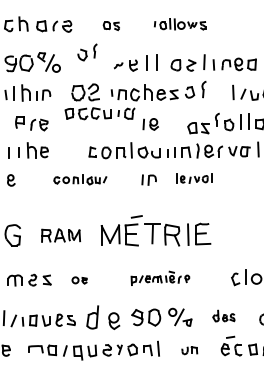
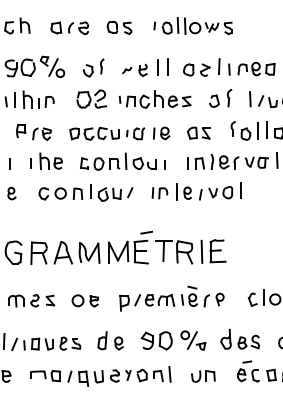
part: (179, 23) -> (192, 25), size x1.43
part: (111, 25) -> (119, 27), size x1.43
part: (54, 26) -> (70, 28), moved
part: (87, 52) -> (93, 68), moved
part: (195, 89) -> (220, 98), moved
part: (99, 113) -> (106, 133), moved
part: (198, 128) -> (198, 133), moved
part: (33, 150) -> (46, 161), moved
part: (128, 150) -> (122, 161), moved
part: (194, 178) -> (208, 191), size x1.67
part: (80, 179) -> (86, 192), size x1.67
part: (60, 235) -> (64, 252), size x1.67
part: (160, 278) -> (172, 298), size x1.67
part: (79, 280) -> (85, 301), size x1.67
part: (223, 315) -> (239, 338), size x1.67
part: (102, 317) -> (109, 340), size x0.71
part: (189, 350) -> (203, 376), size x1.43

